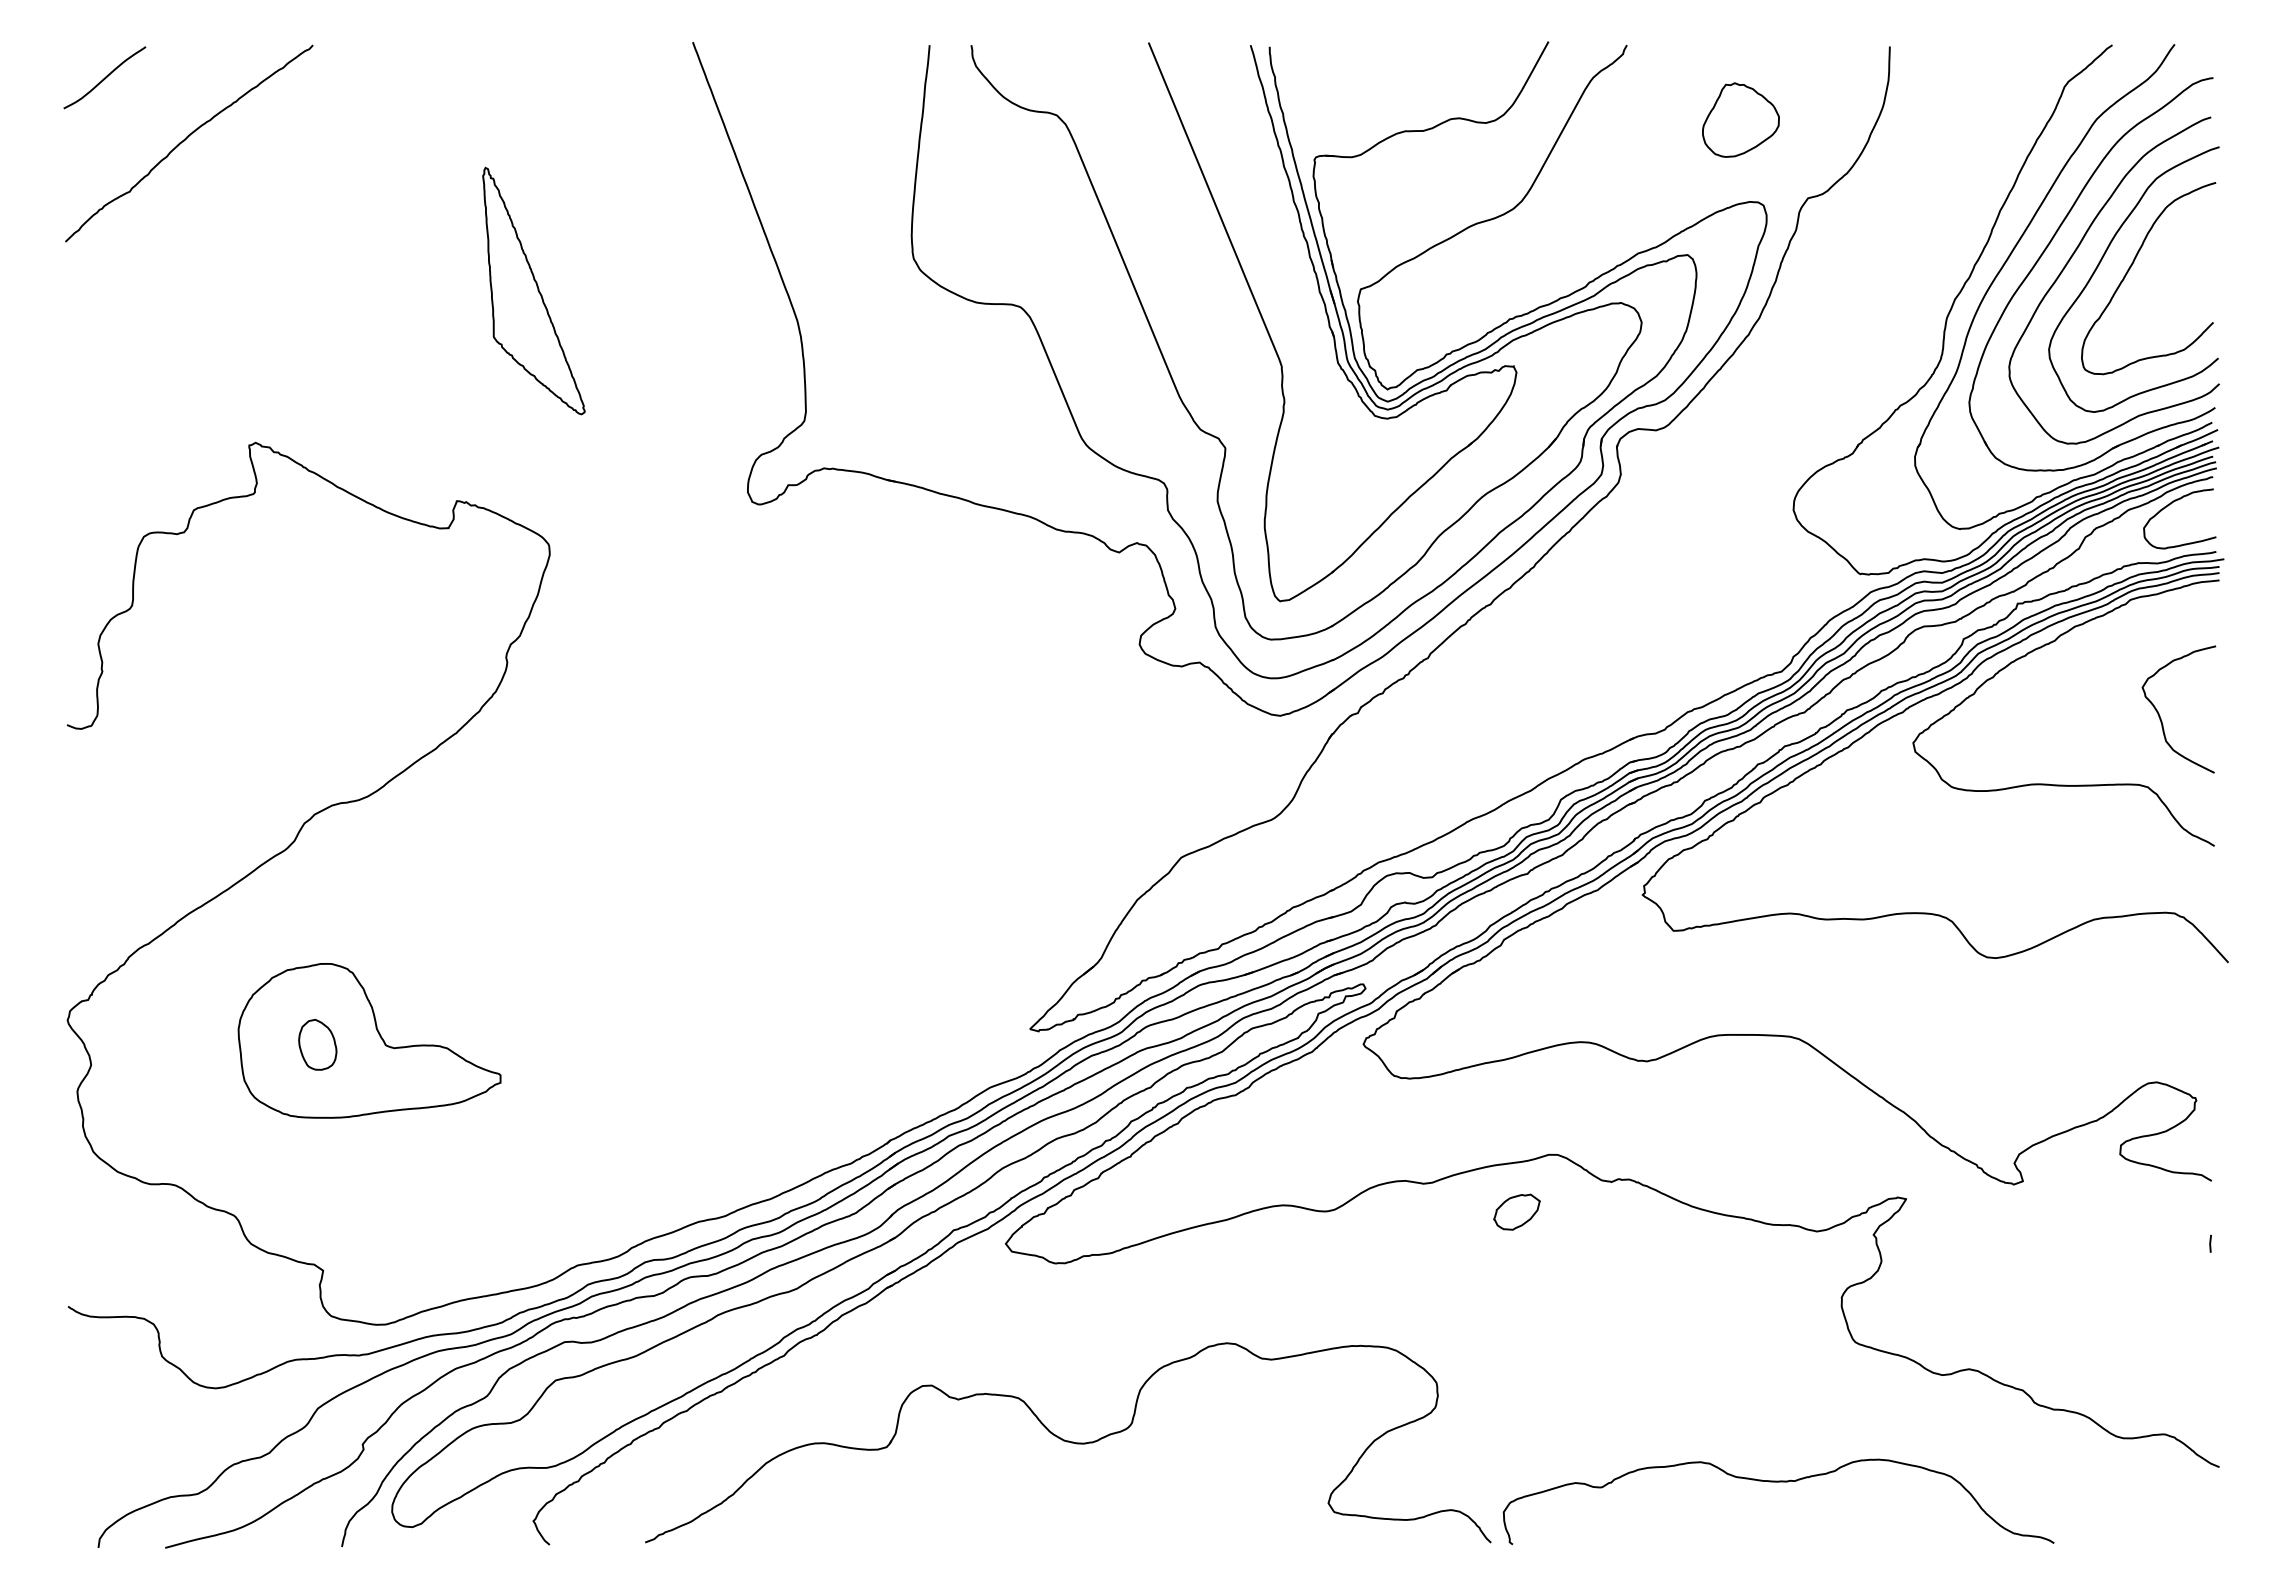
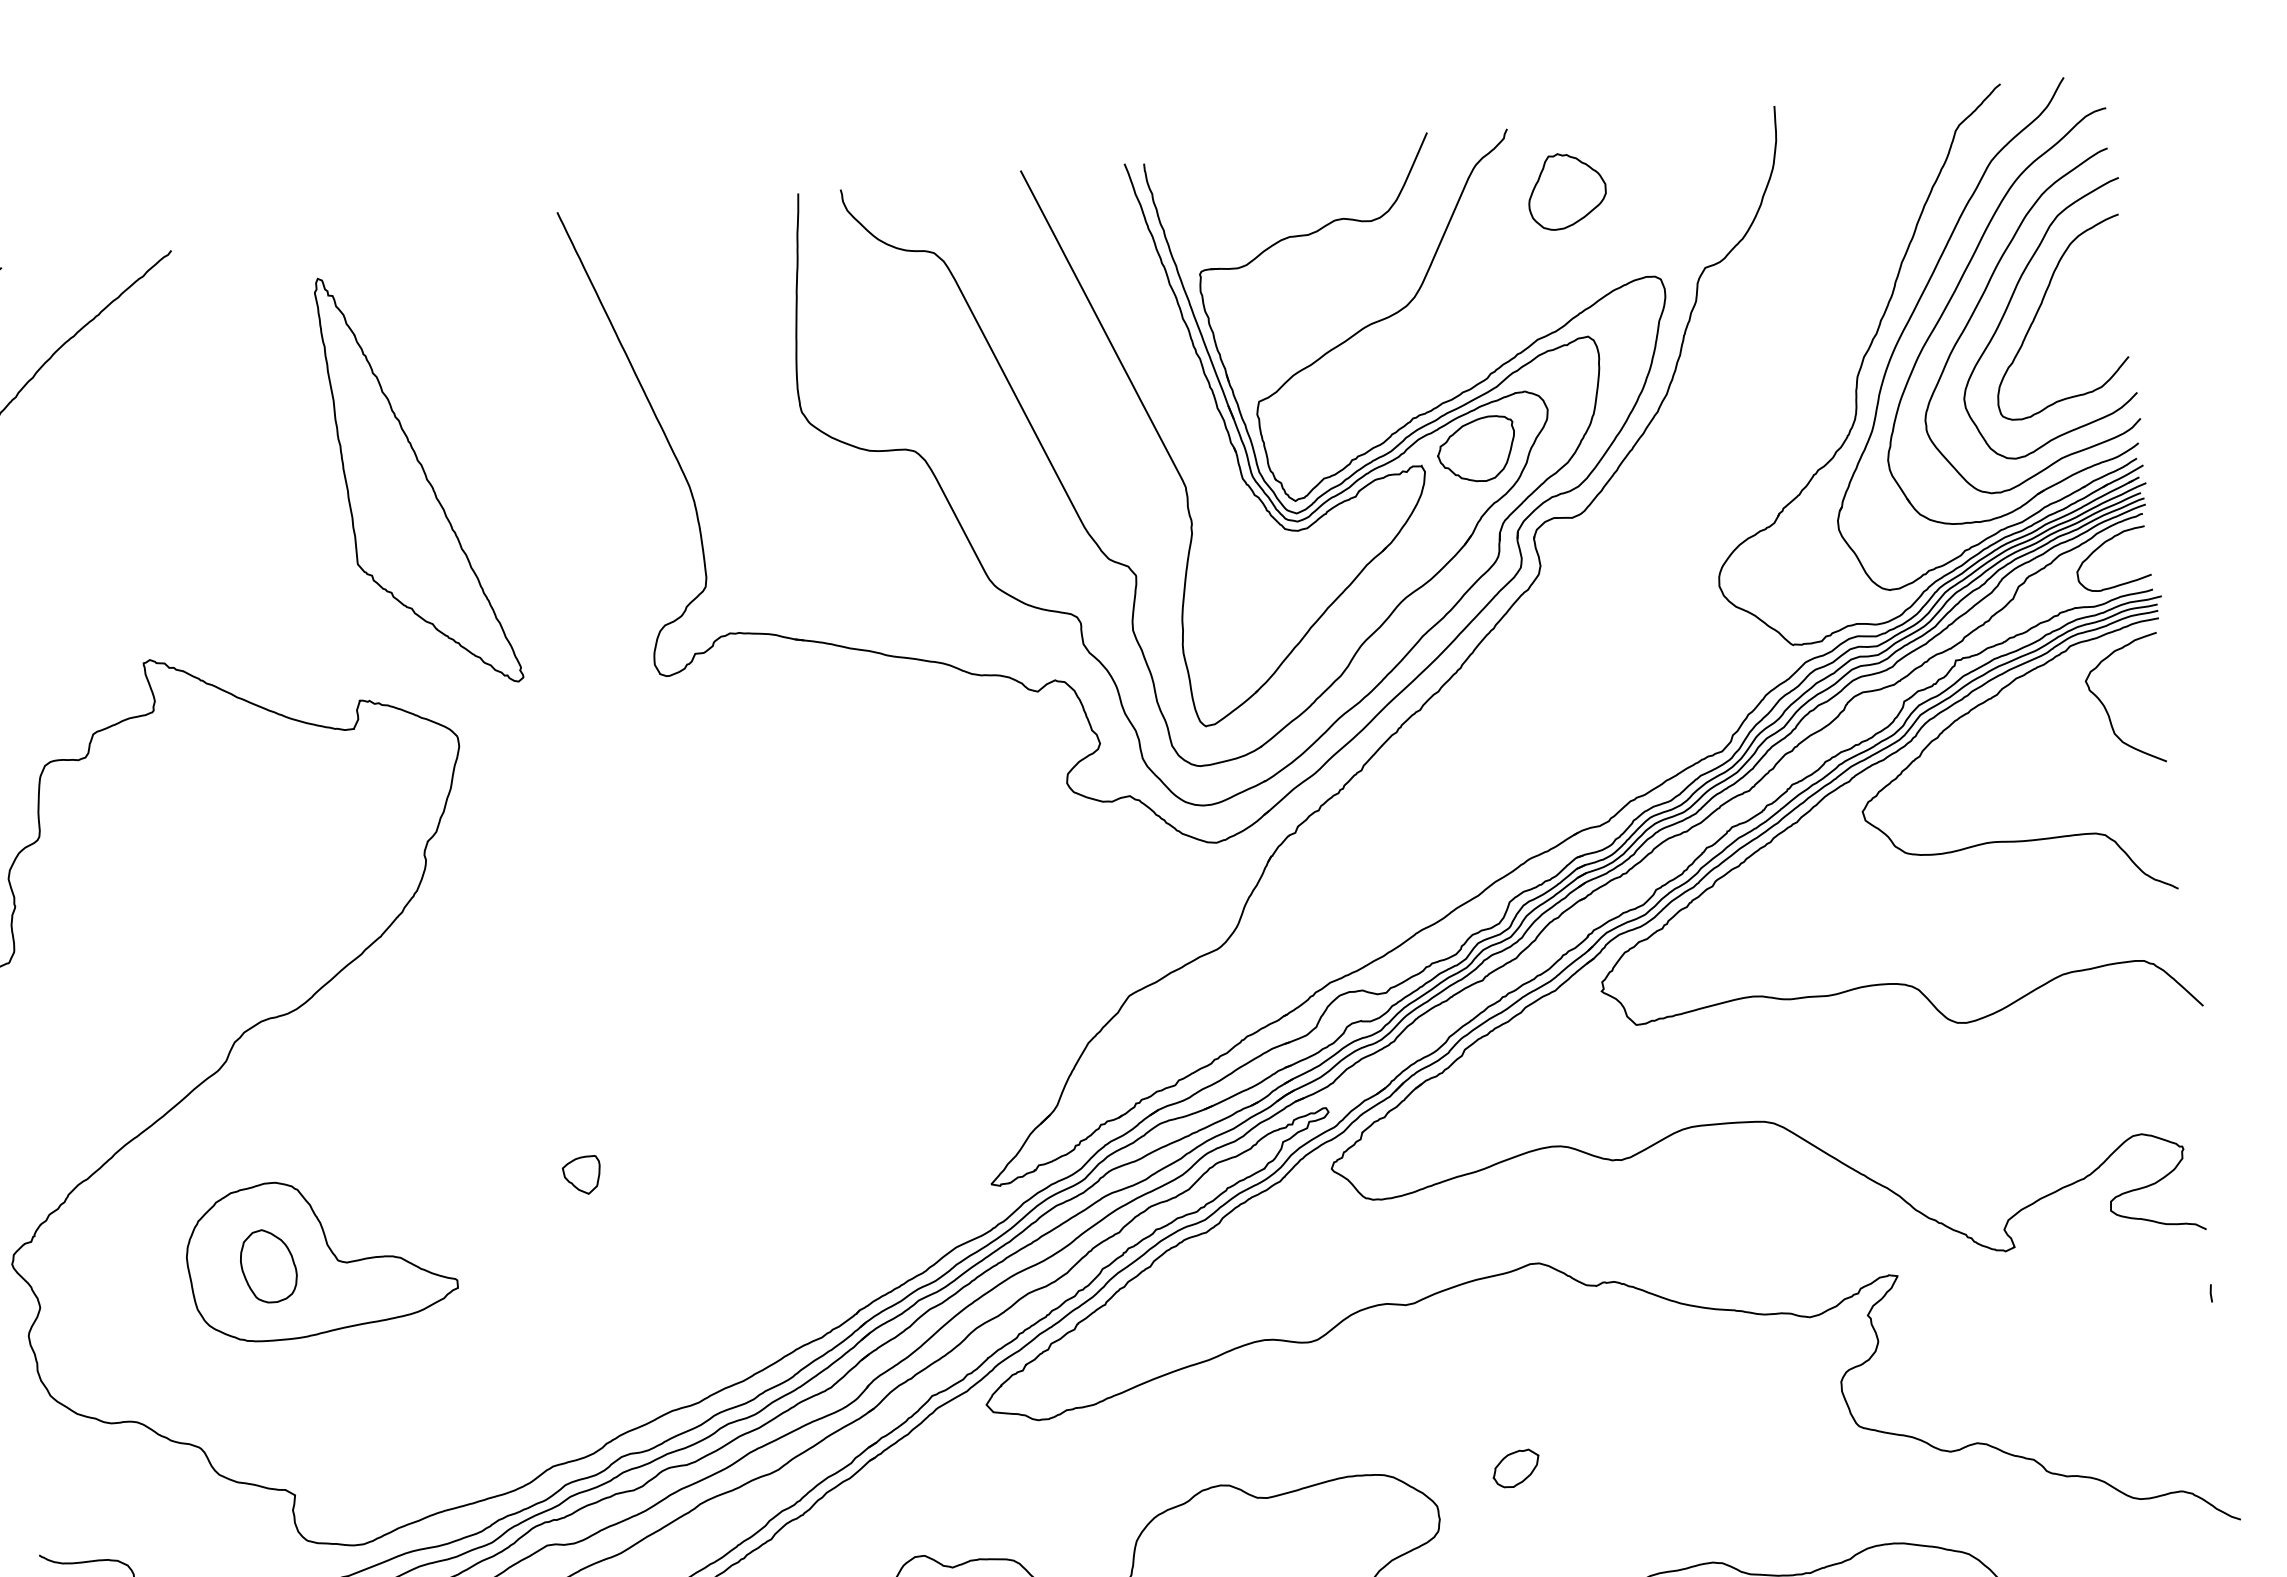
part: (1740, 119) -> (1566, 190), moved
part: (533, 290) -> (418, 479), size x1.67
part: (1568, 355) -> (1476, 449), added
curve: (2160, 715) -> (2106, 708), moved
part: (631, 984) -> (582, 1175), added
part: (317, 1044) -> (268, 1265), size x1.43
part: (1516, 1211) -> (1515, 1468), moved

